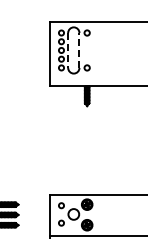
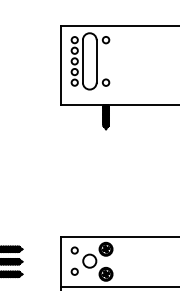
line: (79, 49) -> (96, 60), dashed -> solid
line: (68, 50) -> (83, 61), dashed -> solid

